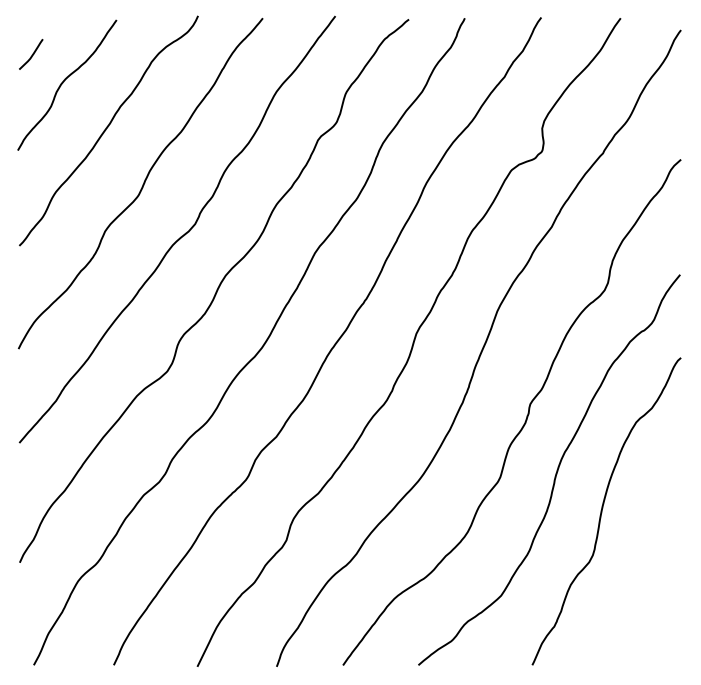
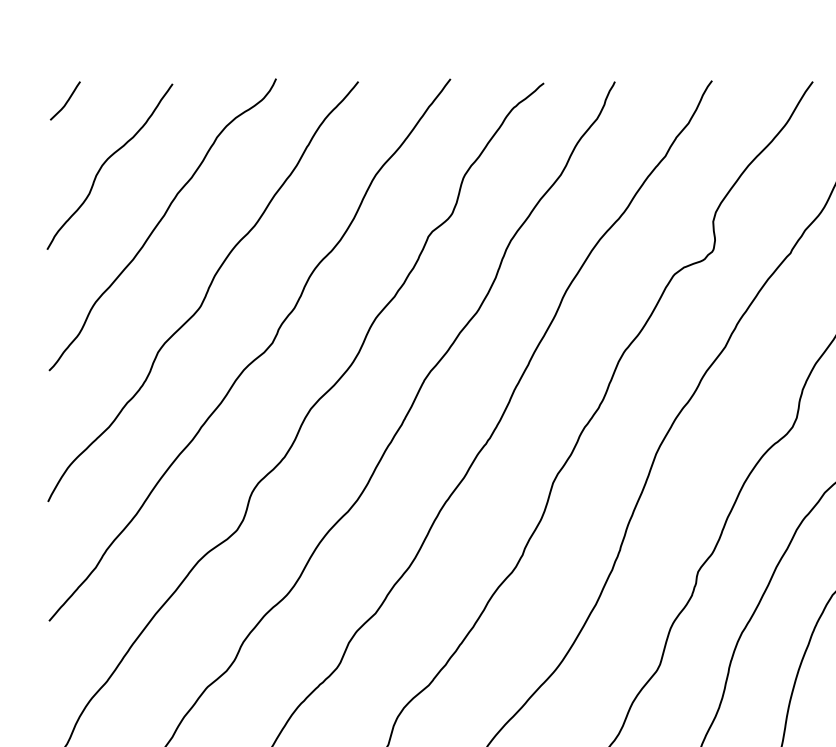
curve: (32, 54) -> (67, 101), moved

